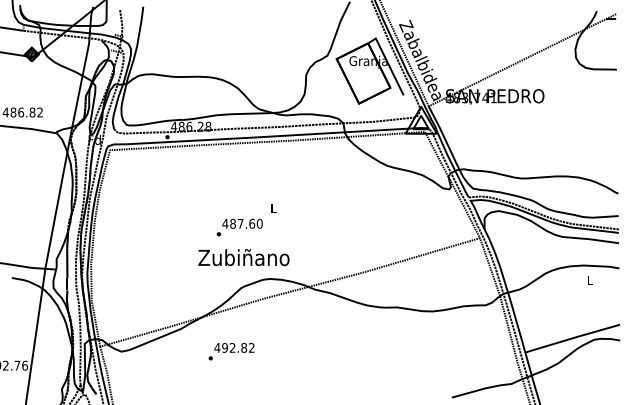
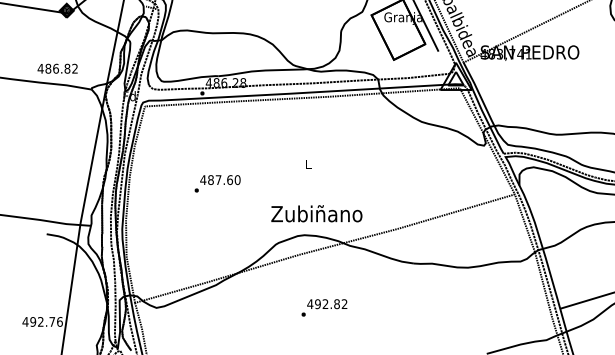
text: (239, 227) -> (217, 183), moved
text: (243, 257) -> (316, 213), moved
text: (231, 351) -> (324, 307), moved

